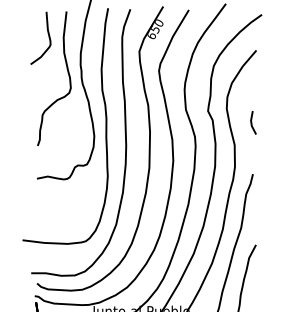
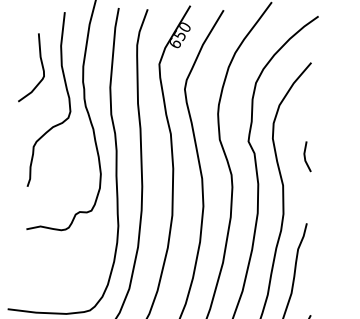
curve: (48, 37) -> (41, 66), moved

